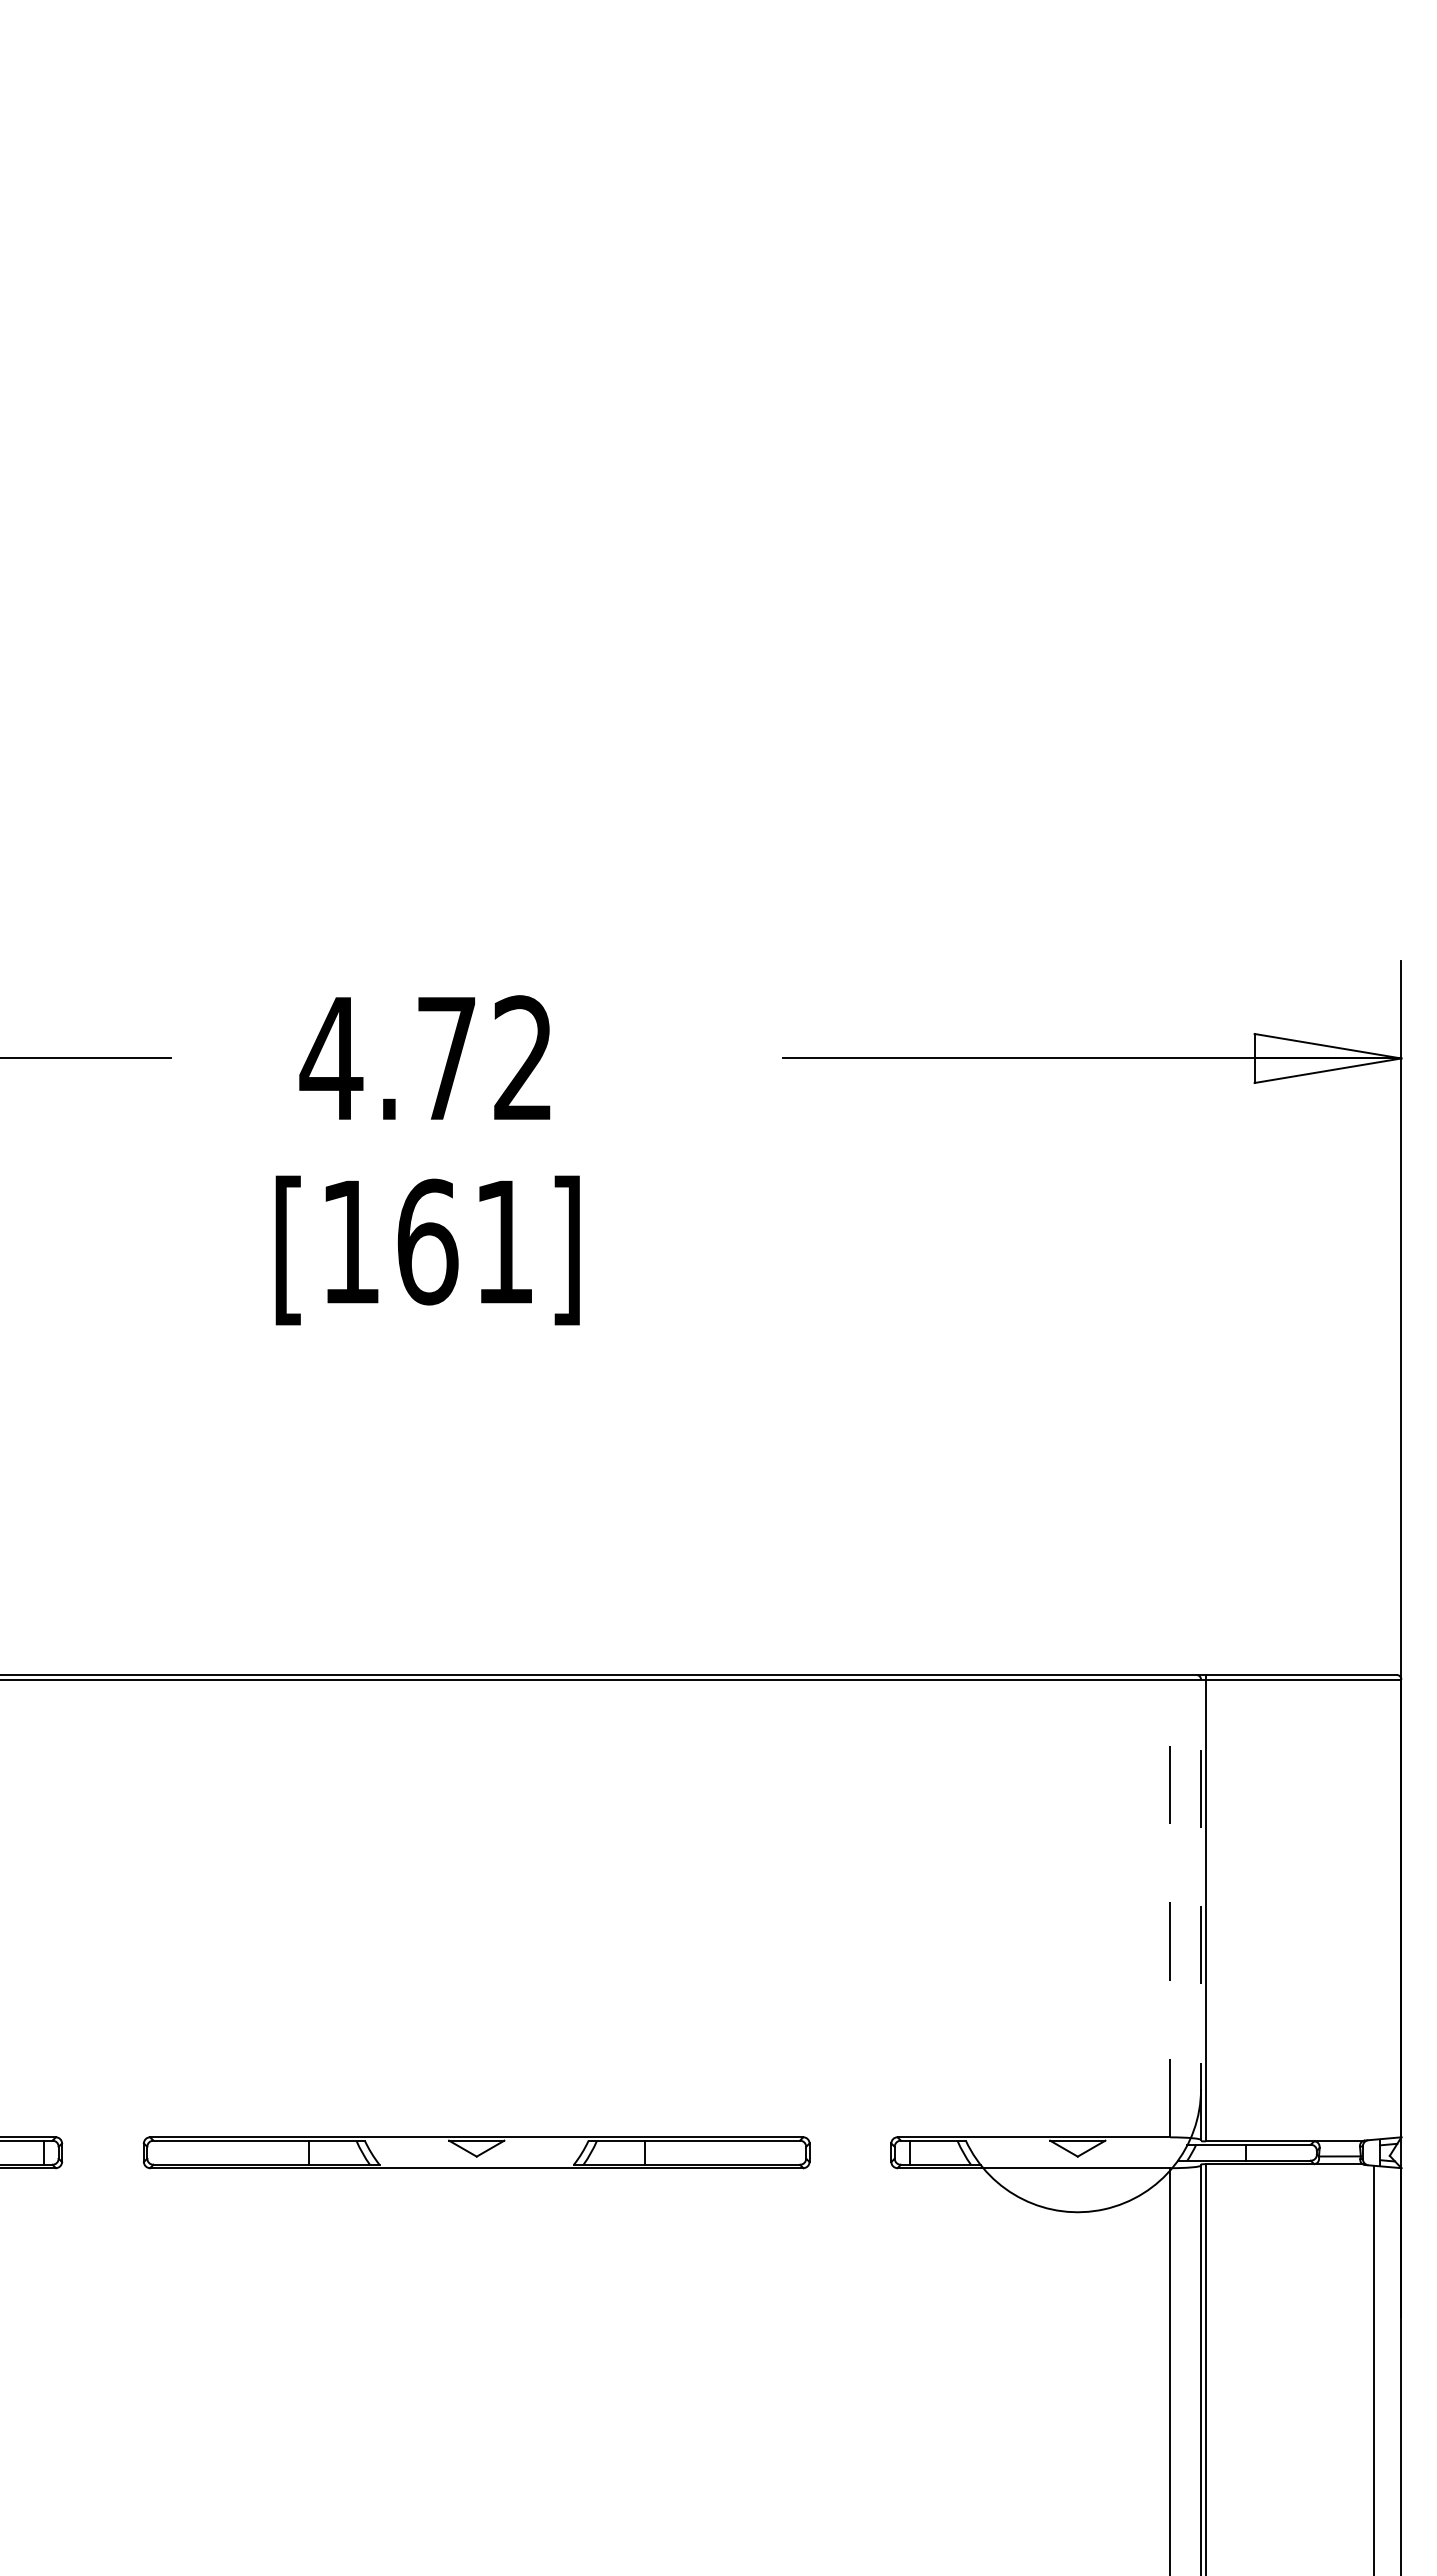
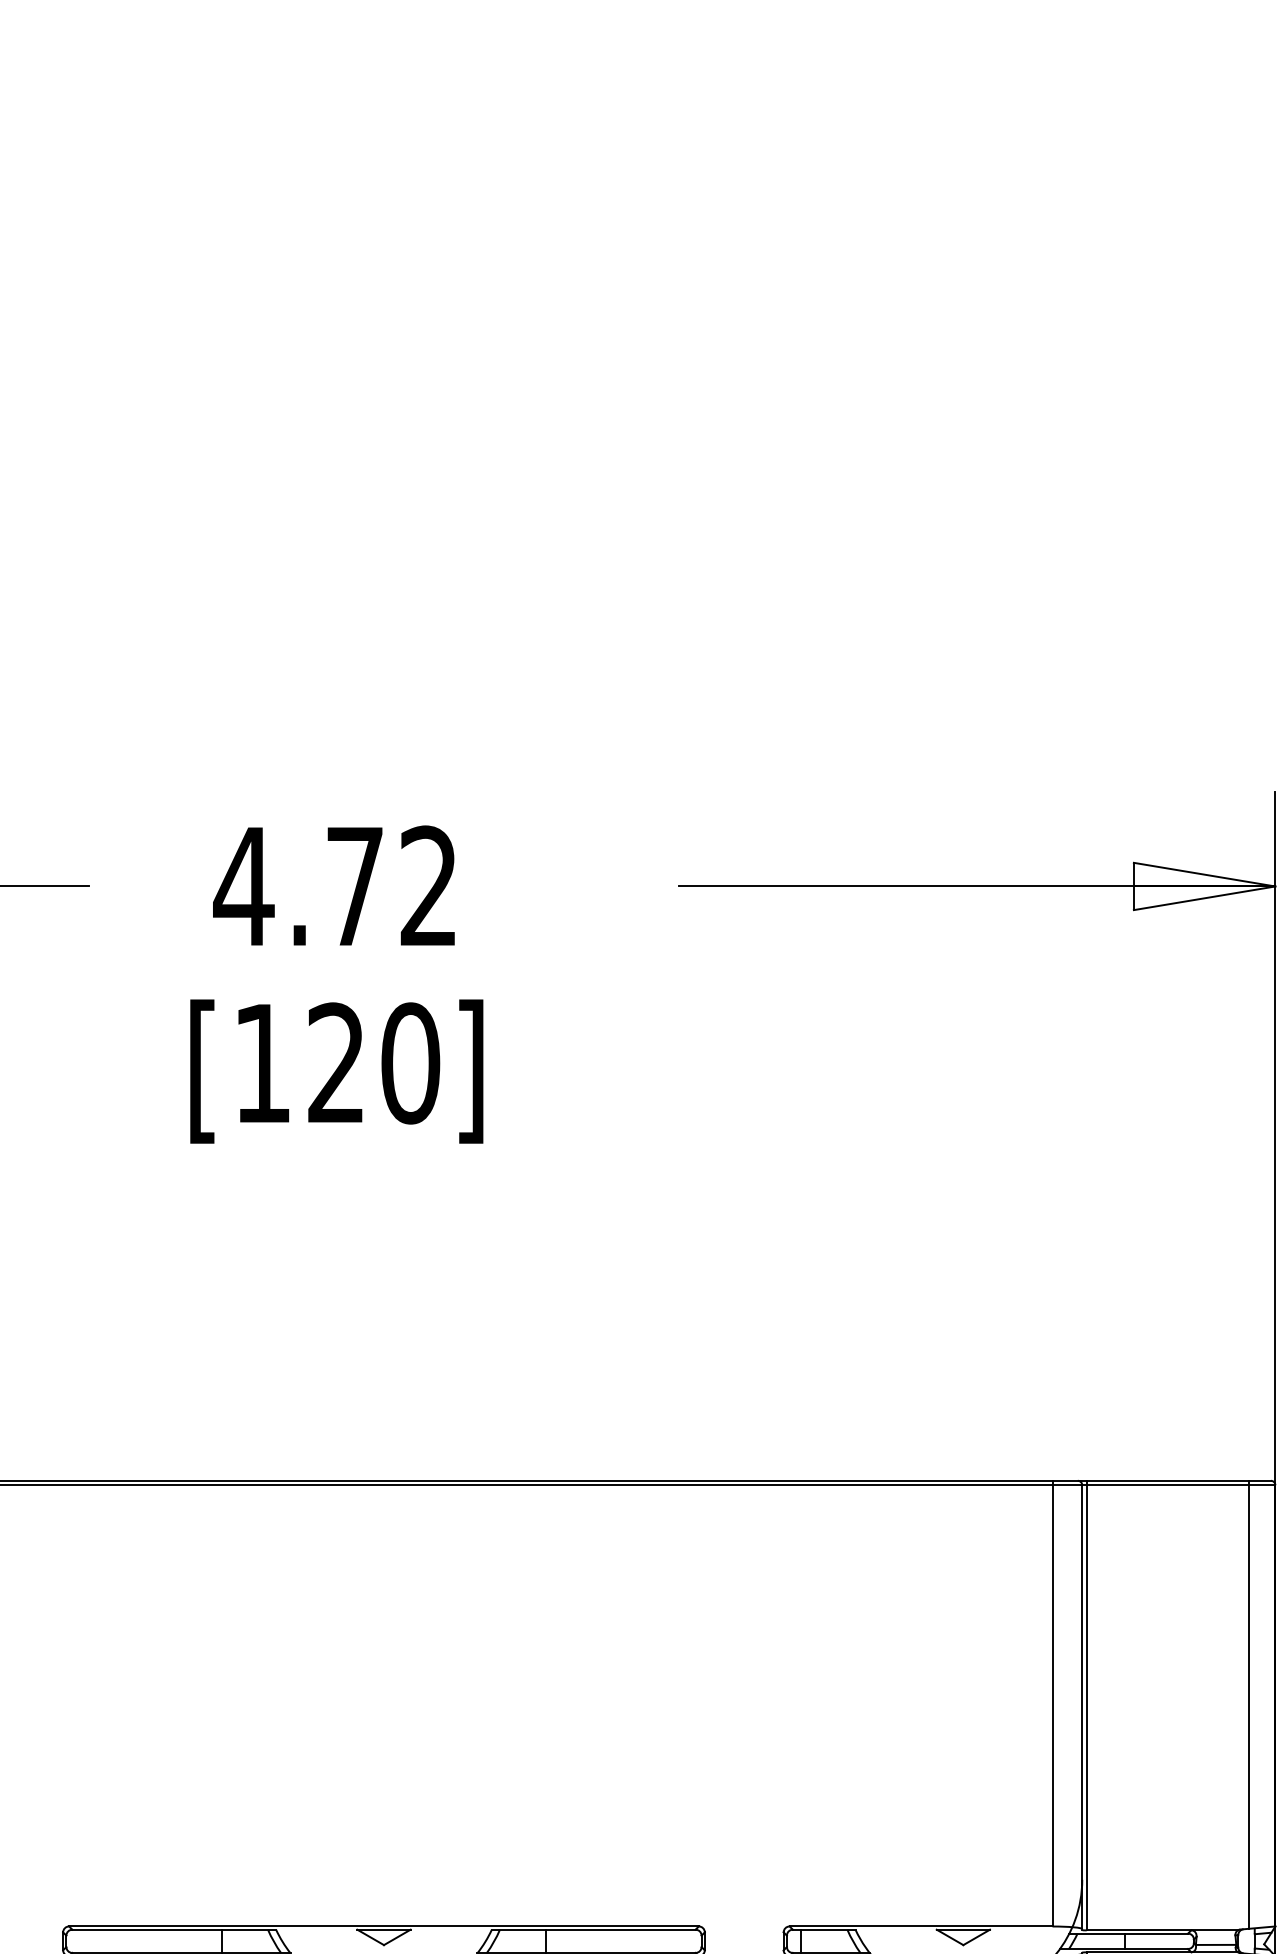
text: (465, 1241) -> (373, 1062), [161] -> [120]
line: (1170, 1905) -> (1052, 1702), dashed -> solid
line: (1373, 1907) -> (1248, 1704), added
line: (1201, 1910) -> (1082, 1707), dashed -> solid

